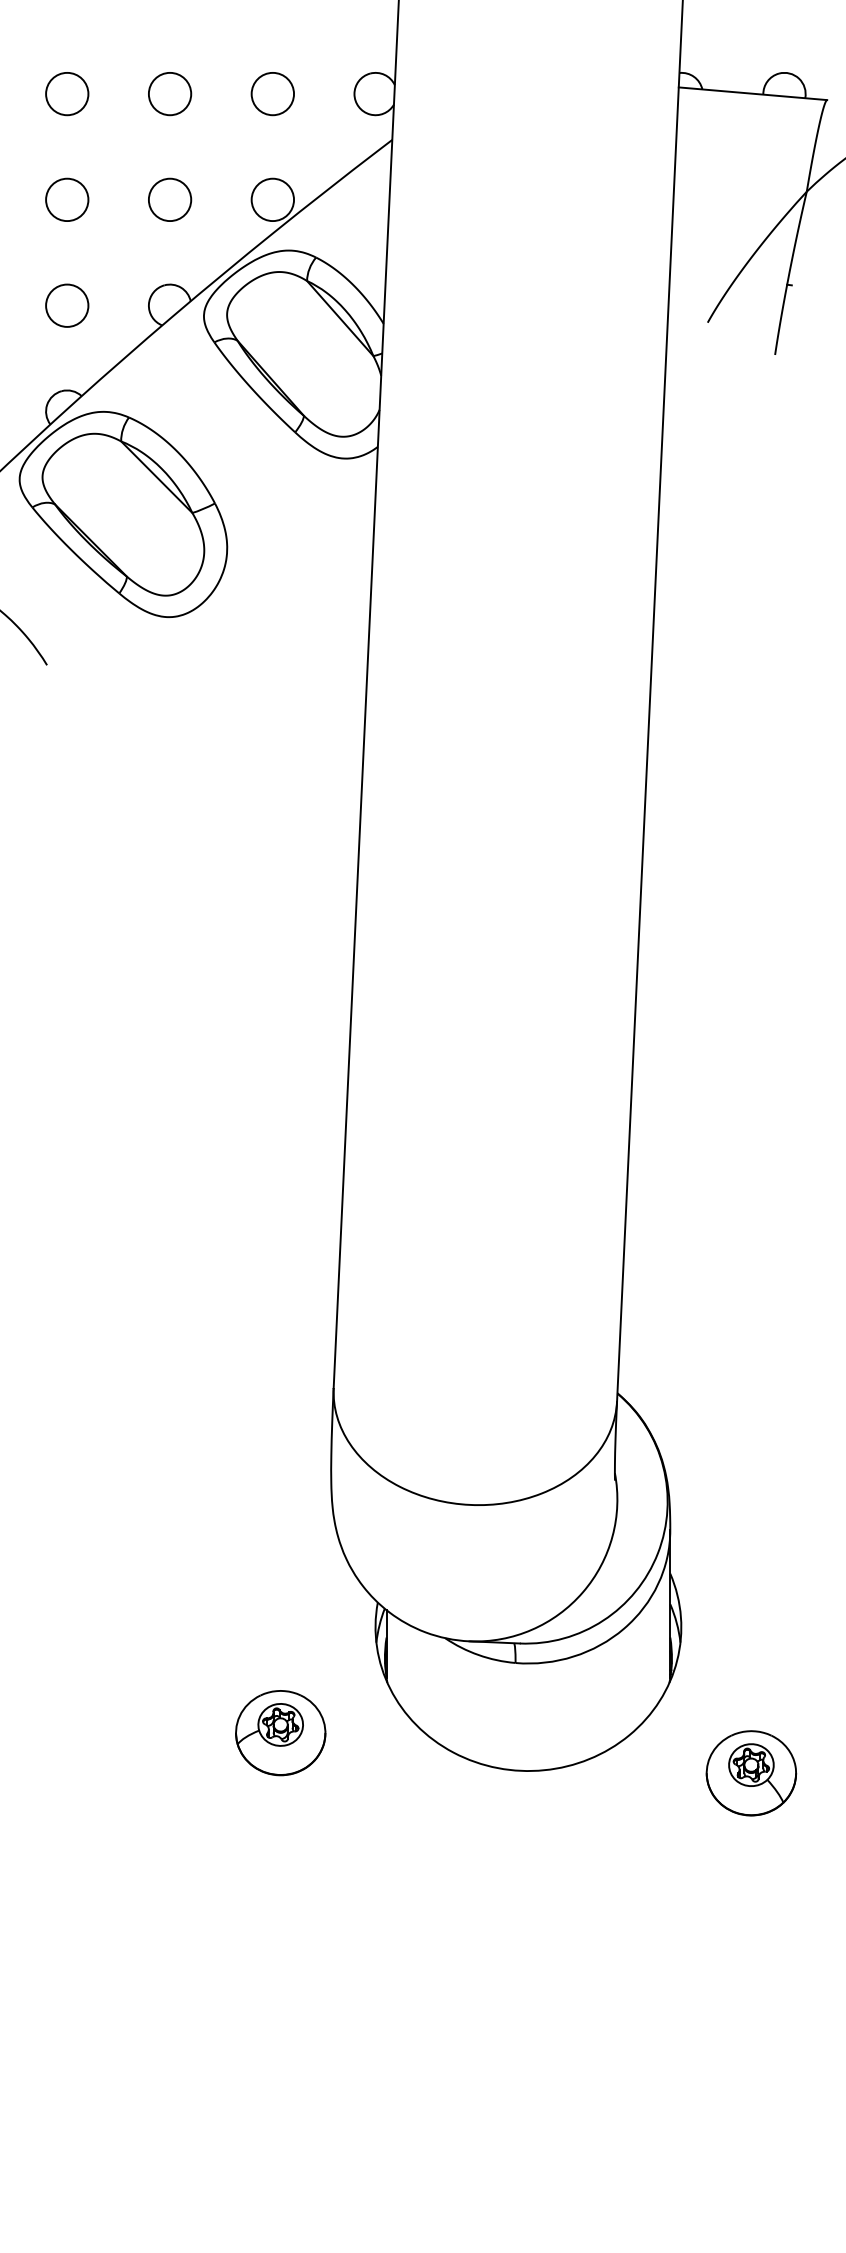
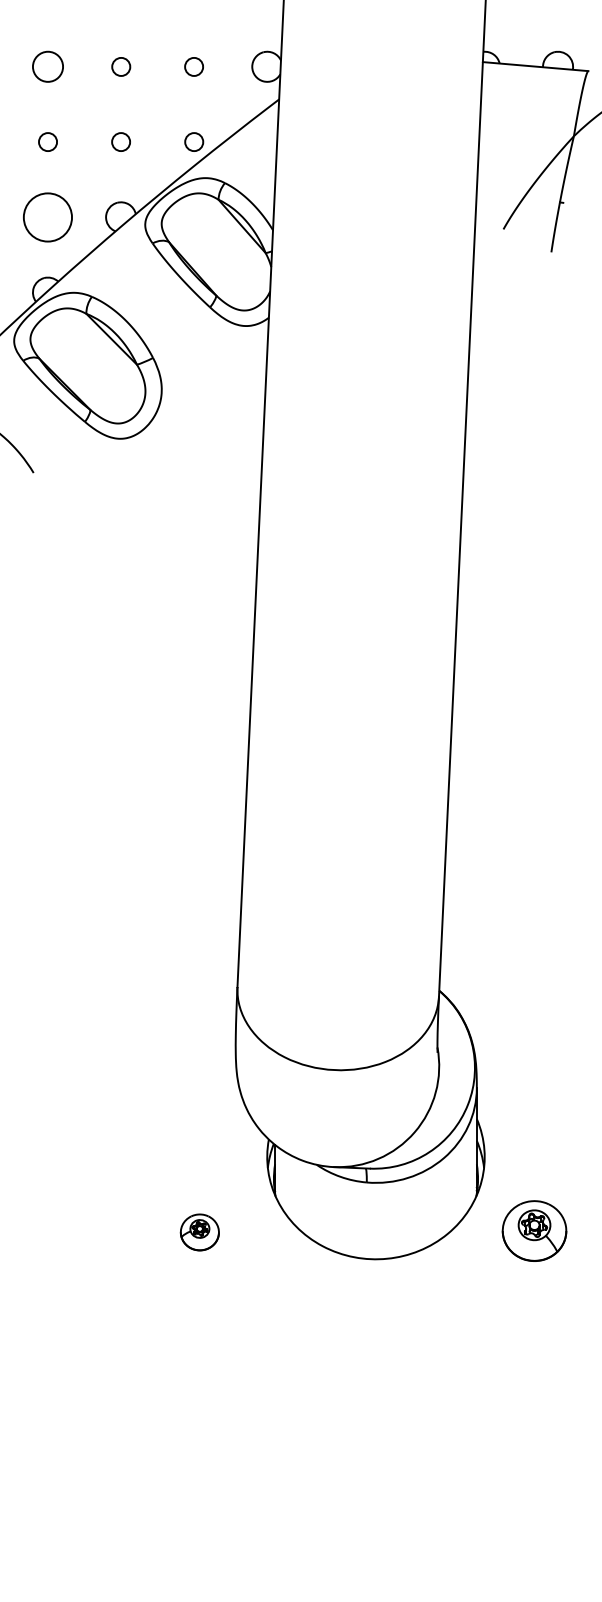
circle: (170, 94) -> (121, 67), size x0.6
circle: (272, 94) -> (193, 67), size x0.6
circle: (67, 199) -> (48, 141), size x0.6
circle: (169, 199) -> (120, 141), size x0.6
circle: (272, 199) -> (193, 141), size x0.6
circle: (67, 305) -> (48, 217), size x1.6
part: (280, 1733) -> (199, 1232), size x0.6
part: (751, 1773) -> (534, 1231), moved

